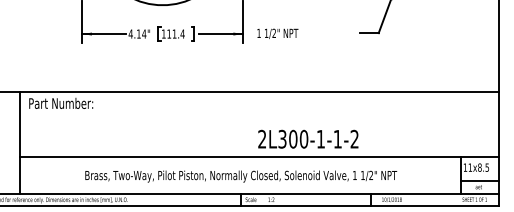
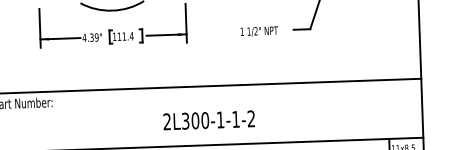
text: (141, 33) -> (94, 37), 4.14" -> 4.39"
text: (277, 33) -> (259, 31), moved
text: (308, 138) -> (209, 119), moved

